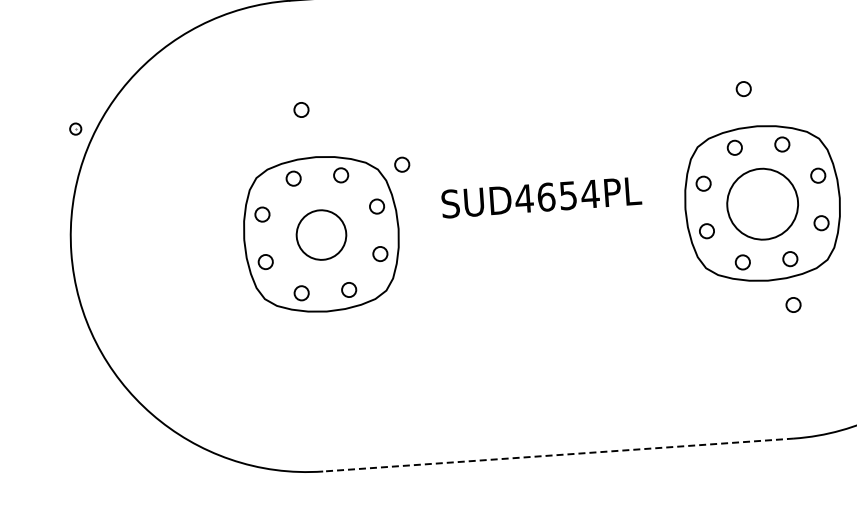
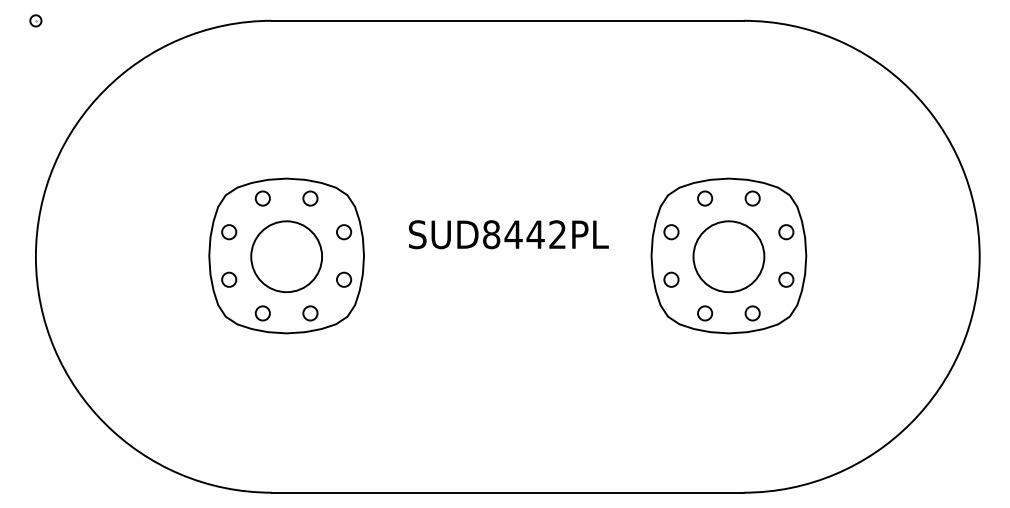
circle: (744, 88) -> (718, 140), removed
circle: (301, 109) -> (275, 130), removed
part: (75, 128) -> (35, 20), moved
circle: (402, 164) -> (372, 192), removed
text: (557, 196) -> (524, 234), SUD4654PL -> SUD8442PL
circle: (321, 234) -> (286, 256), size x1.43
circle: (793, 305) -> (752, 359), removed
line: (558, 454) -> (507, 492), dashed -> solid

